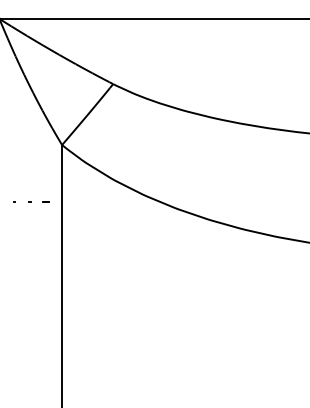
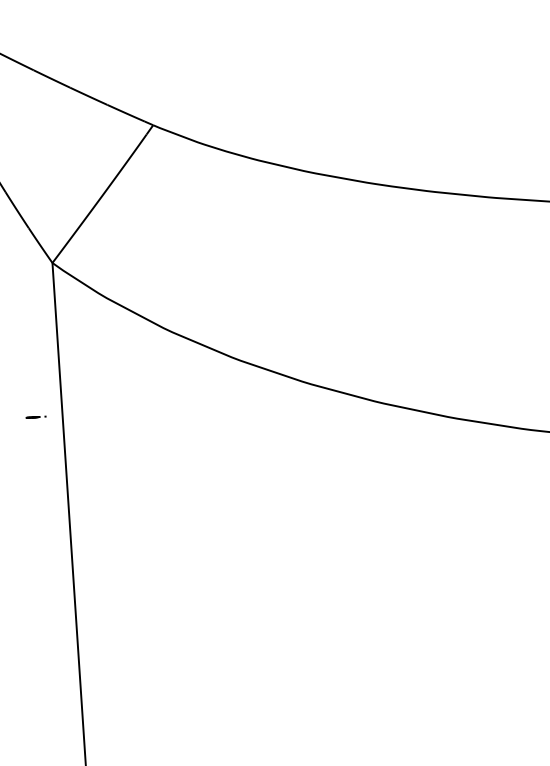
part: (45, 201) -> (31, 416), moved

